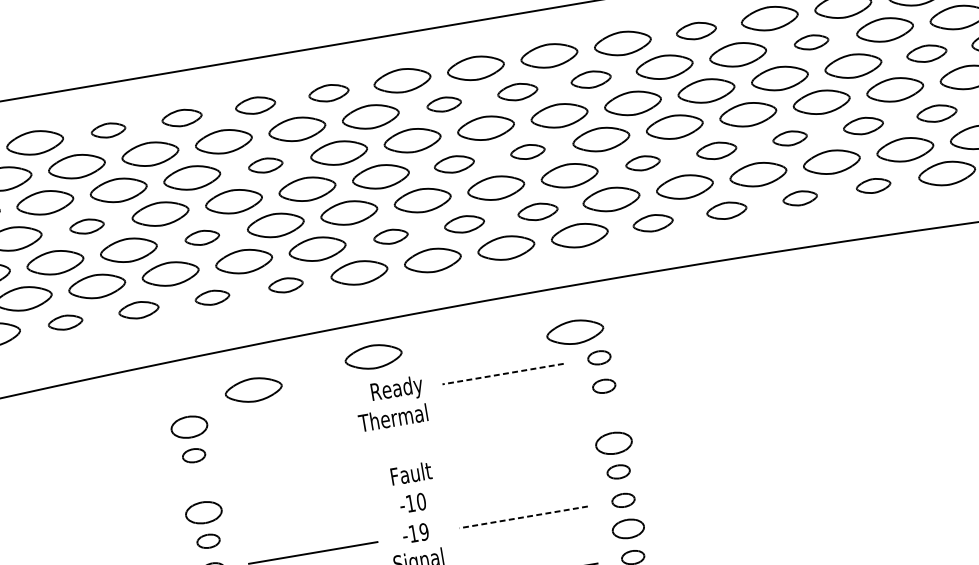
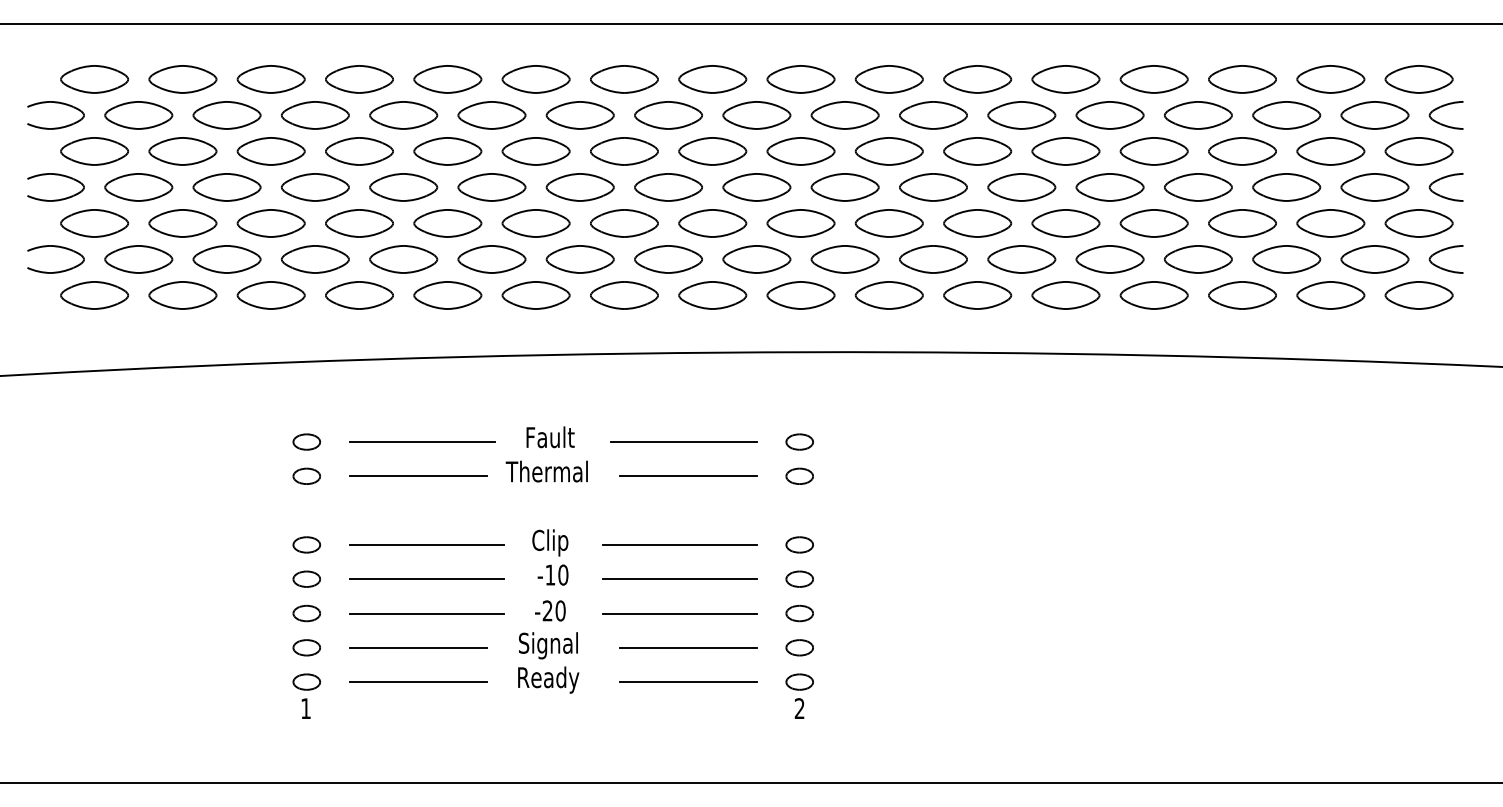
part: (696, 31) -> (977, 79), size x1.43
part: (811, 42) -> (1109, 115), size x1.67
part: (926, 53) -> (1242, 151), size x1.43
part: (590, 79) -> (844, 115), size x1.43
part: (517, 92) -> (756, 115), size x1.43
part: (328, 93) -> (535, 79), size x1.43
part: (444, 104) -> (668, 115), size x1.67
part: (255, 105) -> (447, 79), size x1.43
part: (936, 113) -> (1242, 223), size x1.43
part: (182, 118) -> (359, 79), size x1.43
part: (862, 126) -> (1153, 223), size x1.43
part: (108, 130) -> (270, 79), size x1.67
part: (789, 138) -> (1065, 223), size x1.67
part: (716, 150) -> (977, 223), size x1.43
part: (527, 152) -> (756, 187), size x1.67
part: (642, 163) -> (888, 223), size x1.67
part: (454, 164) -> (668, 187), size x1.43
part: (265, 165) -> (447, 151), size x1.67
part: (873, 186) -> (1153, 295), size x1.67
part: (799, 198) -> (1065, 295), size x1.67
part: (726, 210) -> (977, 295), size x1.43
part: (537, 212) -> (756, 259), size x1.43
part: (652, 223) -> (888, 295), size x1.43
part: (464, 224) -> (668, 259), size x1.43
part: (86, 226) -> (226, 187), size x1.67
part: (390, 236) -> (579, 259), size x1.67
part: (202, 237) -> (359, 223), size x1.67
part: (285, 285) -> (447, 295), size x1.67
part: (212, 297) -> (359, 295), size x1.67
part: (138, 310) -> (270, 295), size x1.43
part: (65, 322) -> (182, 295), size x1.67
part: (575, 332) -> (776, 407), removed
part: (373, 357) -> (535, 396), removed
line: (503, 374) -> (684, 442), dashed -> solid
text: (397, 389) -> (557, 439), Ready -> Fault
part: (253, 390) -> (389, 411), removed
line: (510, 402) -> (687, 476), added
line: (285, 411) -> (422, 442), added
part: (188, 426) -> (306, 441), size x0.62
line: (286, 440) -> (417, 476), added
part: (613, 443) -> (799, 544), size x0.62
line: (513, 459) -> (679, 544), added
text: (411, 475) -> (556, 542), Fault -> Clip
line: (518, 489) -> (679, 579), added
line: (303, 495) -> (426, 544), added
part: (203, 512) -> (306, 544), size x0.62
line: (523, 517) -> (679, 613), dashed -> solid
line: (308, 524) -> (426, 579), added
part: (628, 528) -> (799, 647), size x0.71
text: (418, 532) -> (553, 610), -19 -> -20
line: (534, 544) -> (687, 647), added

